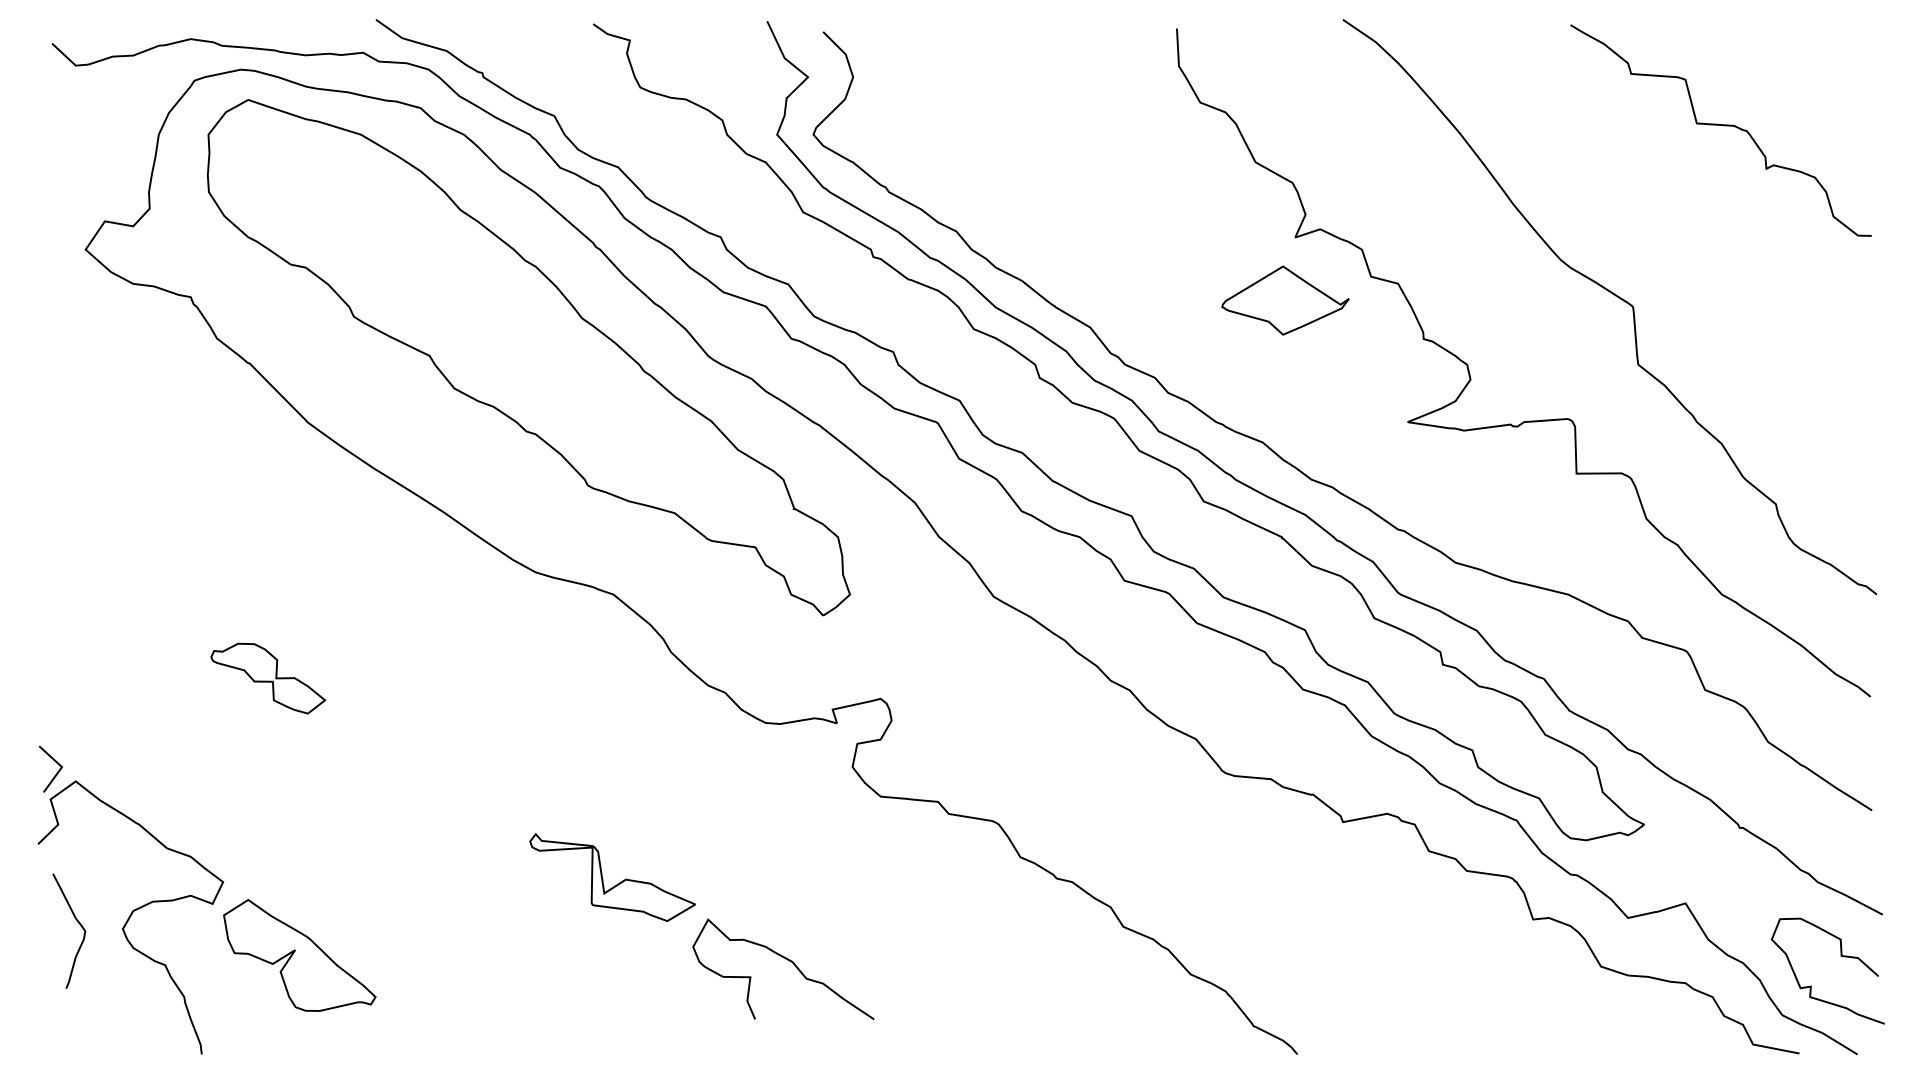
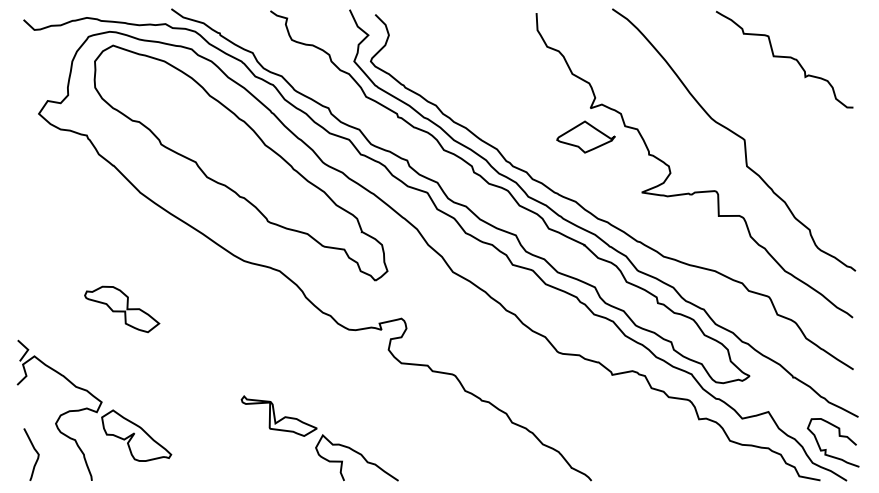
part: (268, 678) -> (122, 309), size x1.43
curve: (75, 922) -> (34, 450), moved
part: (700, 926) -> (319, 438), moved

